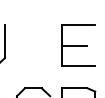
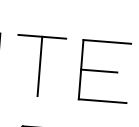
part: (33, 45) -> (39, 65), added

